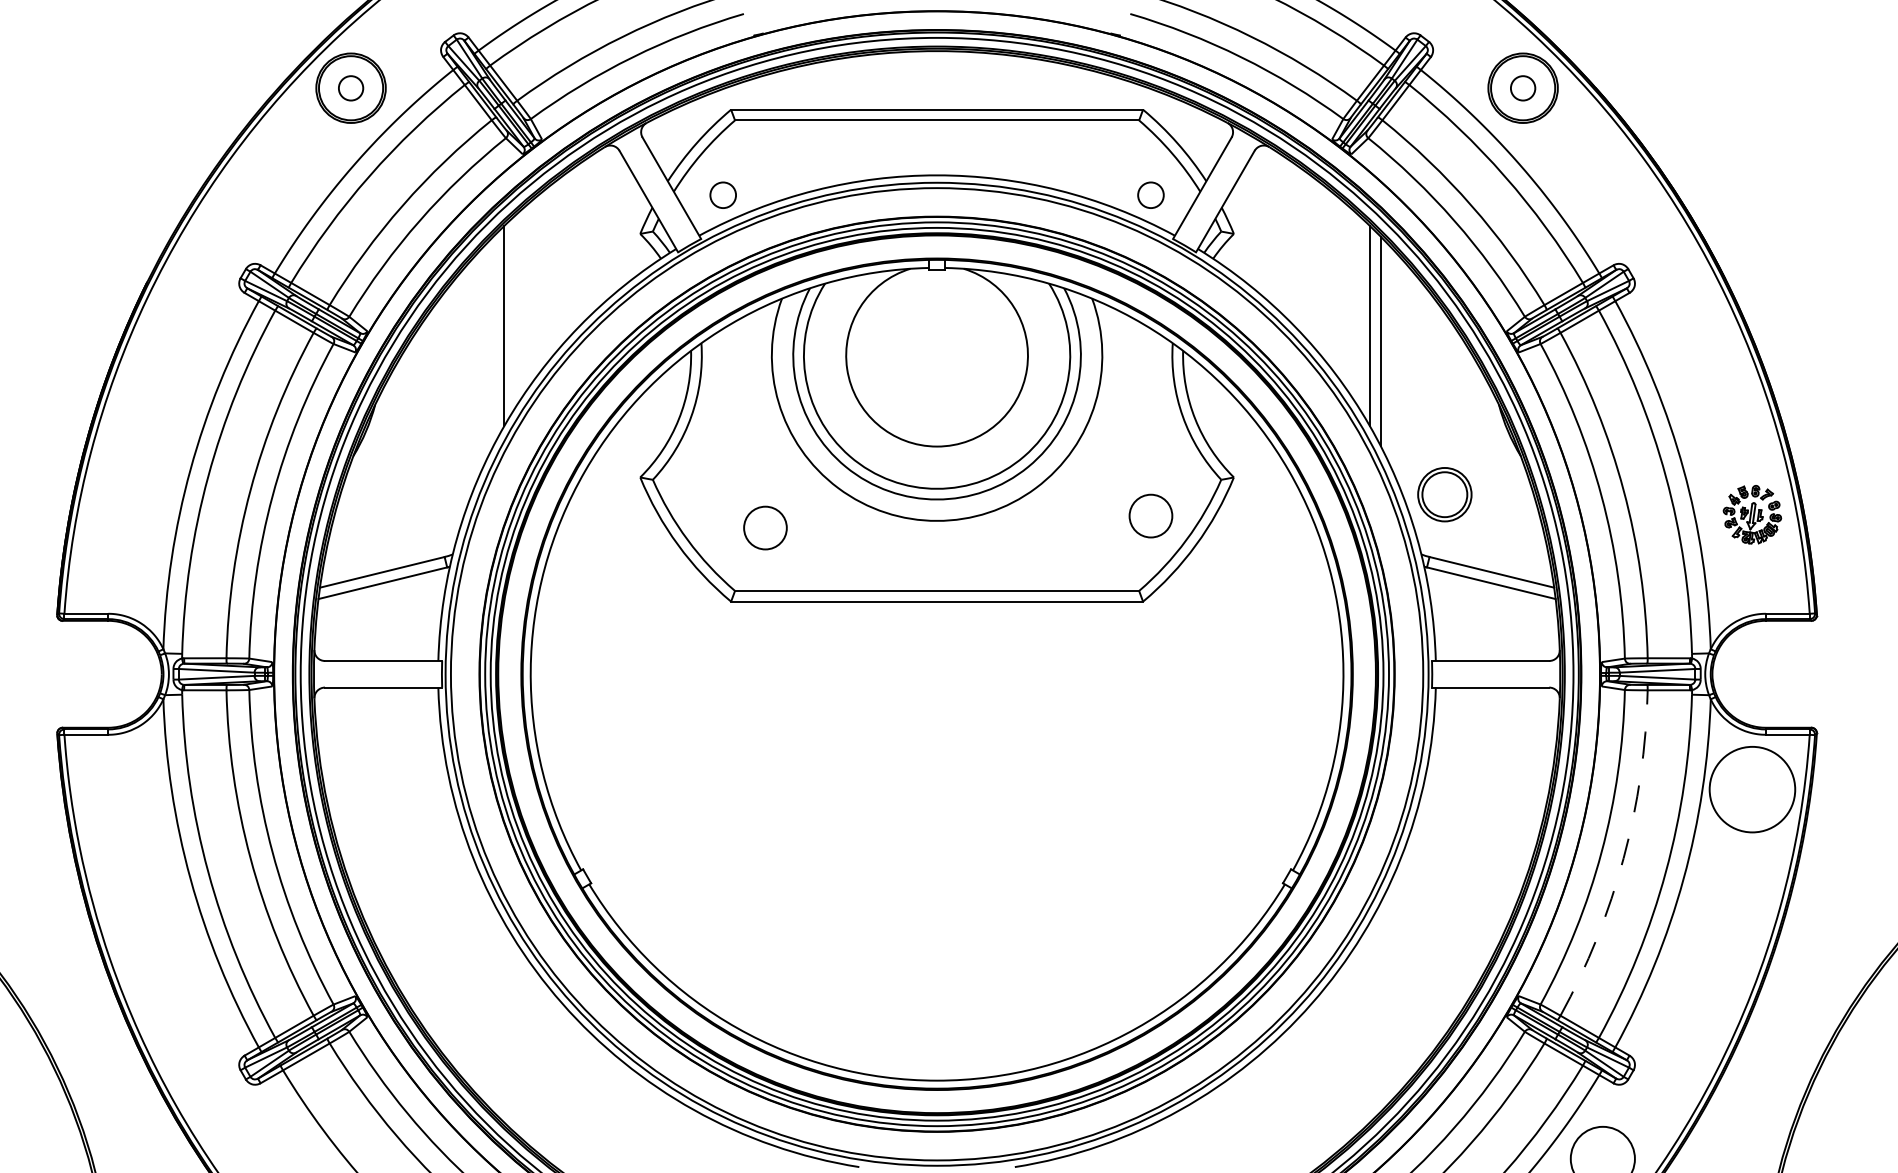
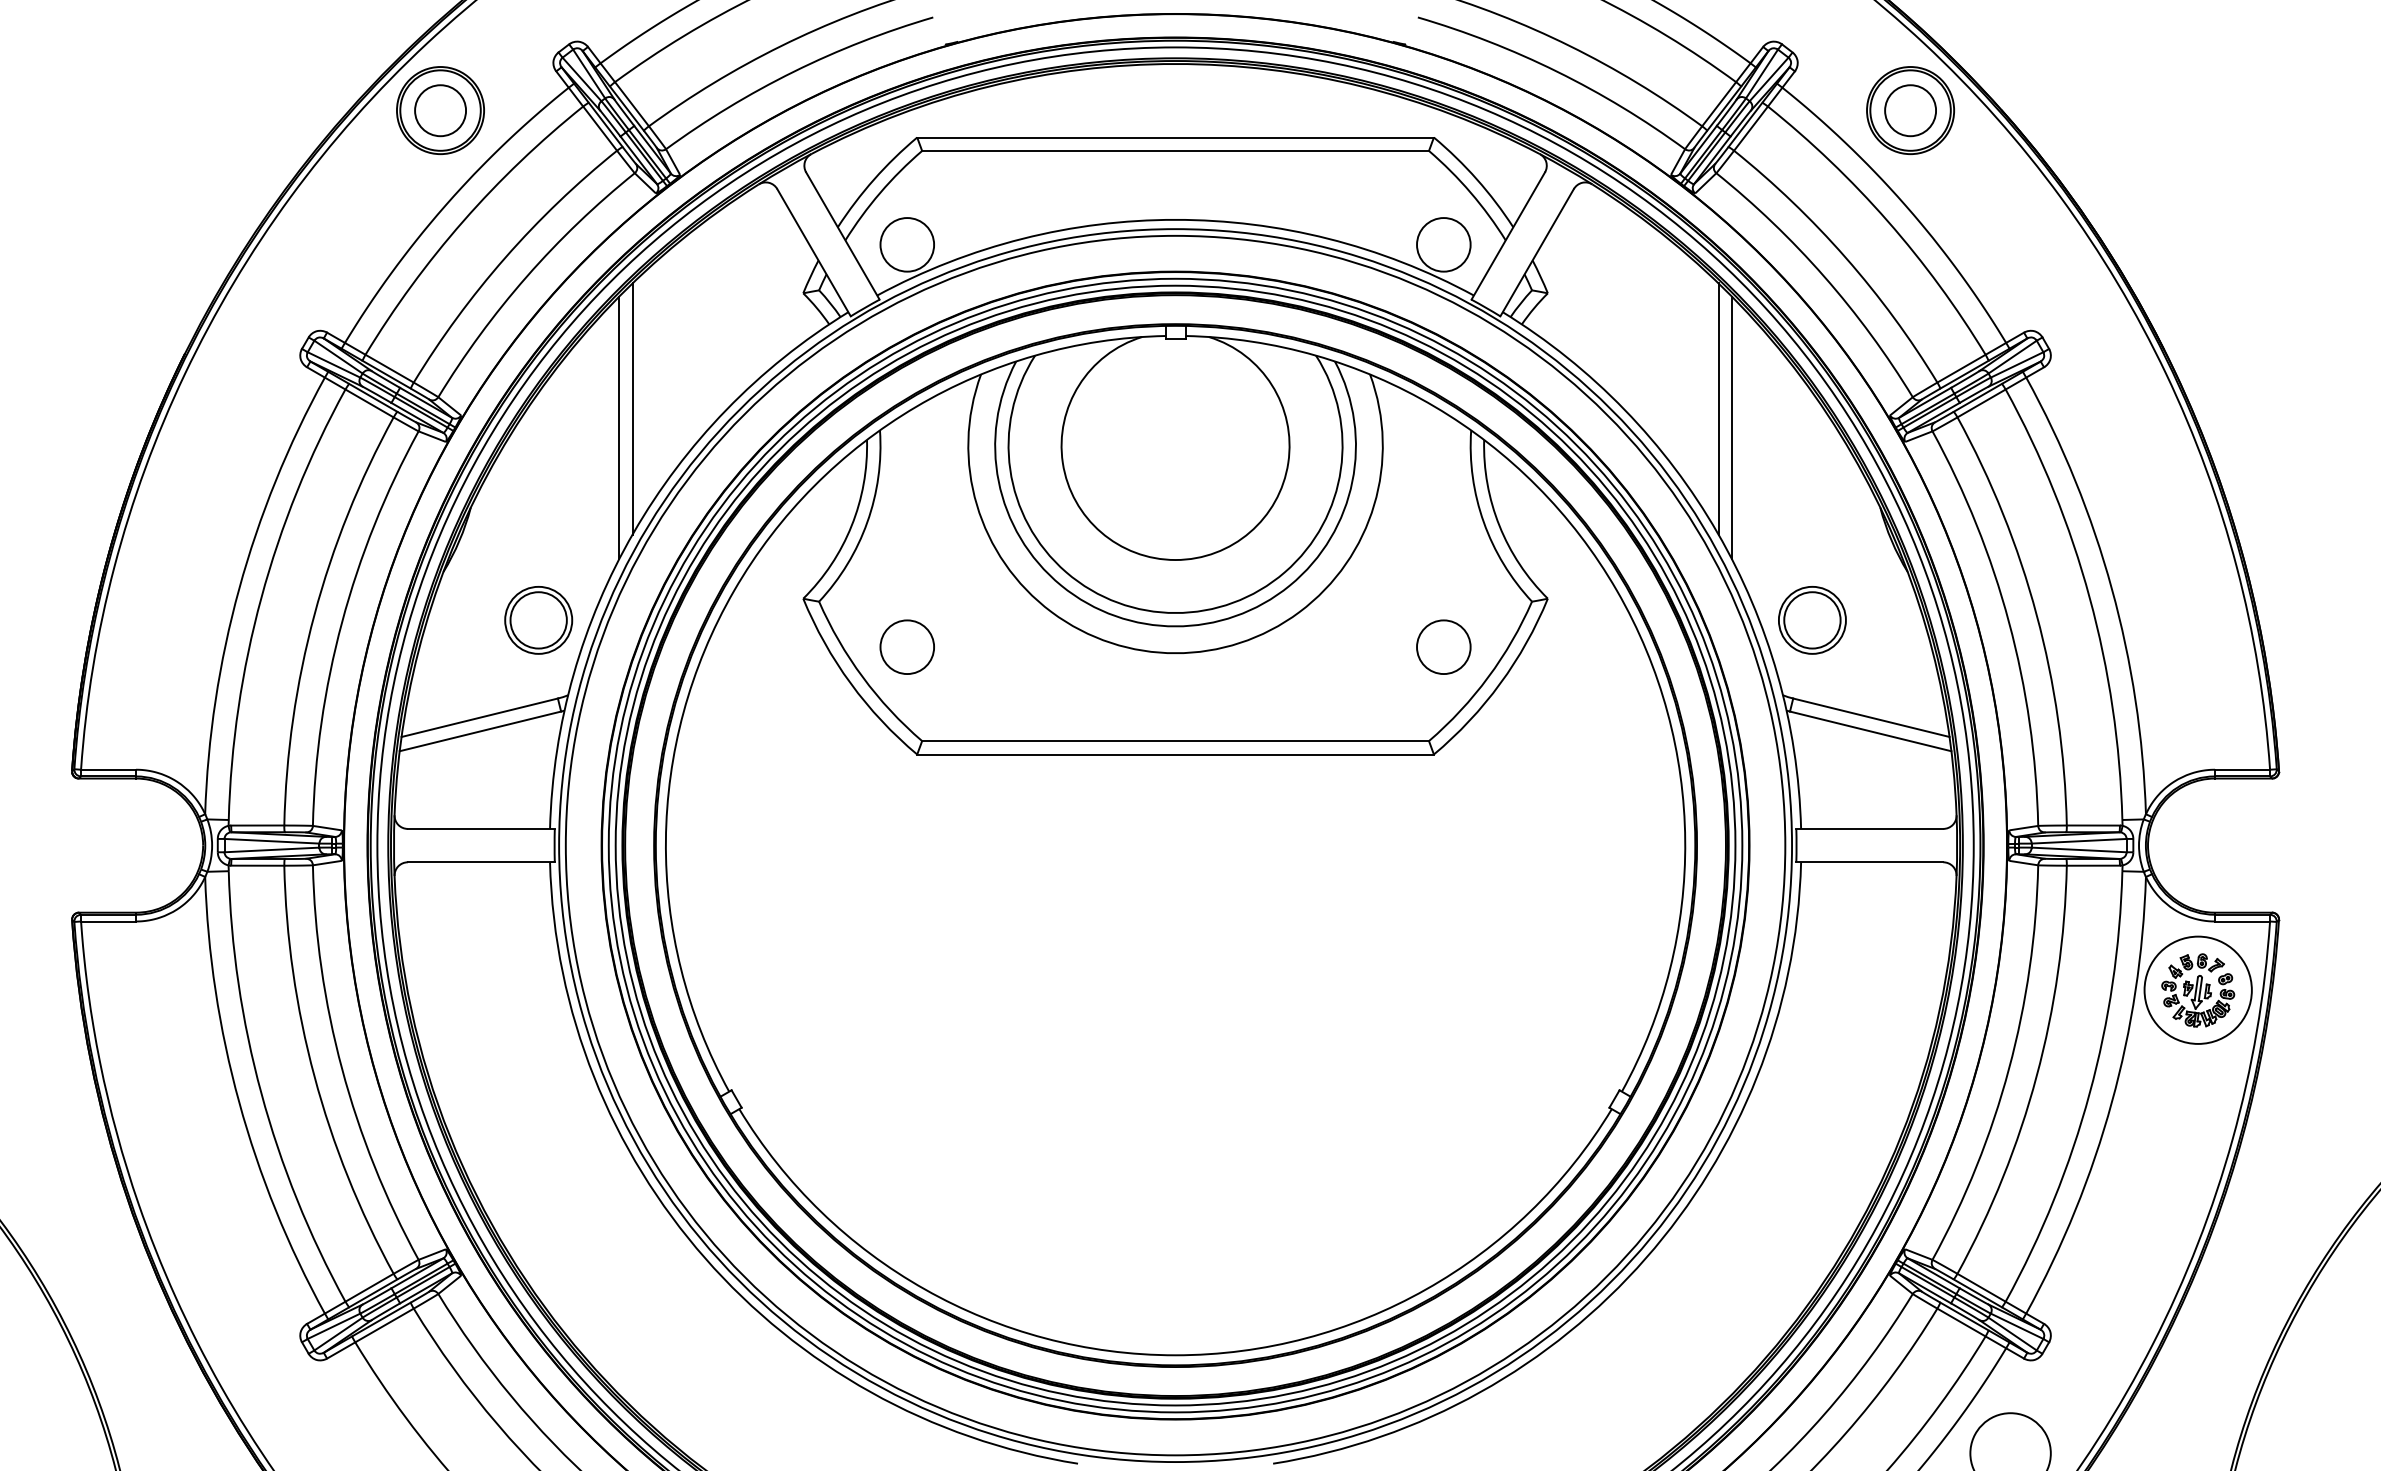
circle: (351, 88) -> (440, 110), size x1.67
circle: (1523, 88) -> (1910, 110), size x1.67
circle: (723, 195) -> (907, 244), size x1.67
circle: (1150, 195) -> (1443, 244), size x1.67
line: (493, 340) -> (619, 427), added
part: (429, 494) -> (538, 620), added
part: (1752, 514) -> (2198, 990), moved
circle: (764, 527) -> (906, 646), moved
arc: (1623, 858) -> (2036, 1076), dashed -> solid

